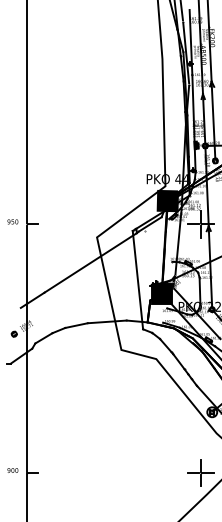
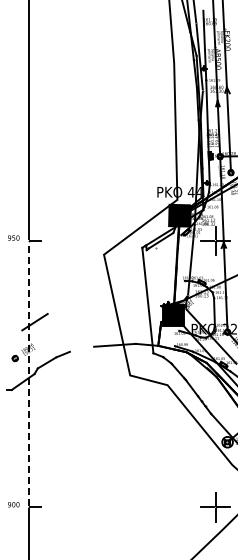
line: (90, 262) -> (96, 281), removed
line: (76, 324) -> (81, 348), removed
line: (26, 349) -> (28, 374), solid -> dashed

